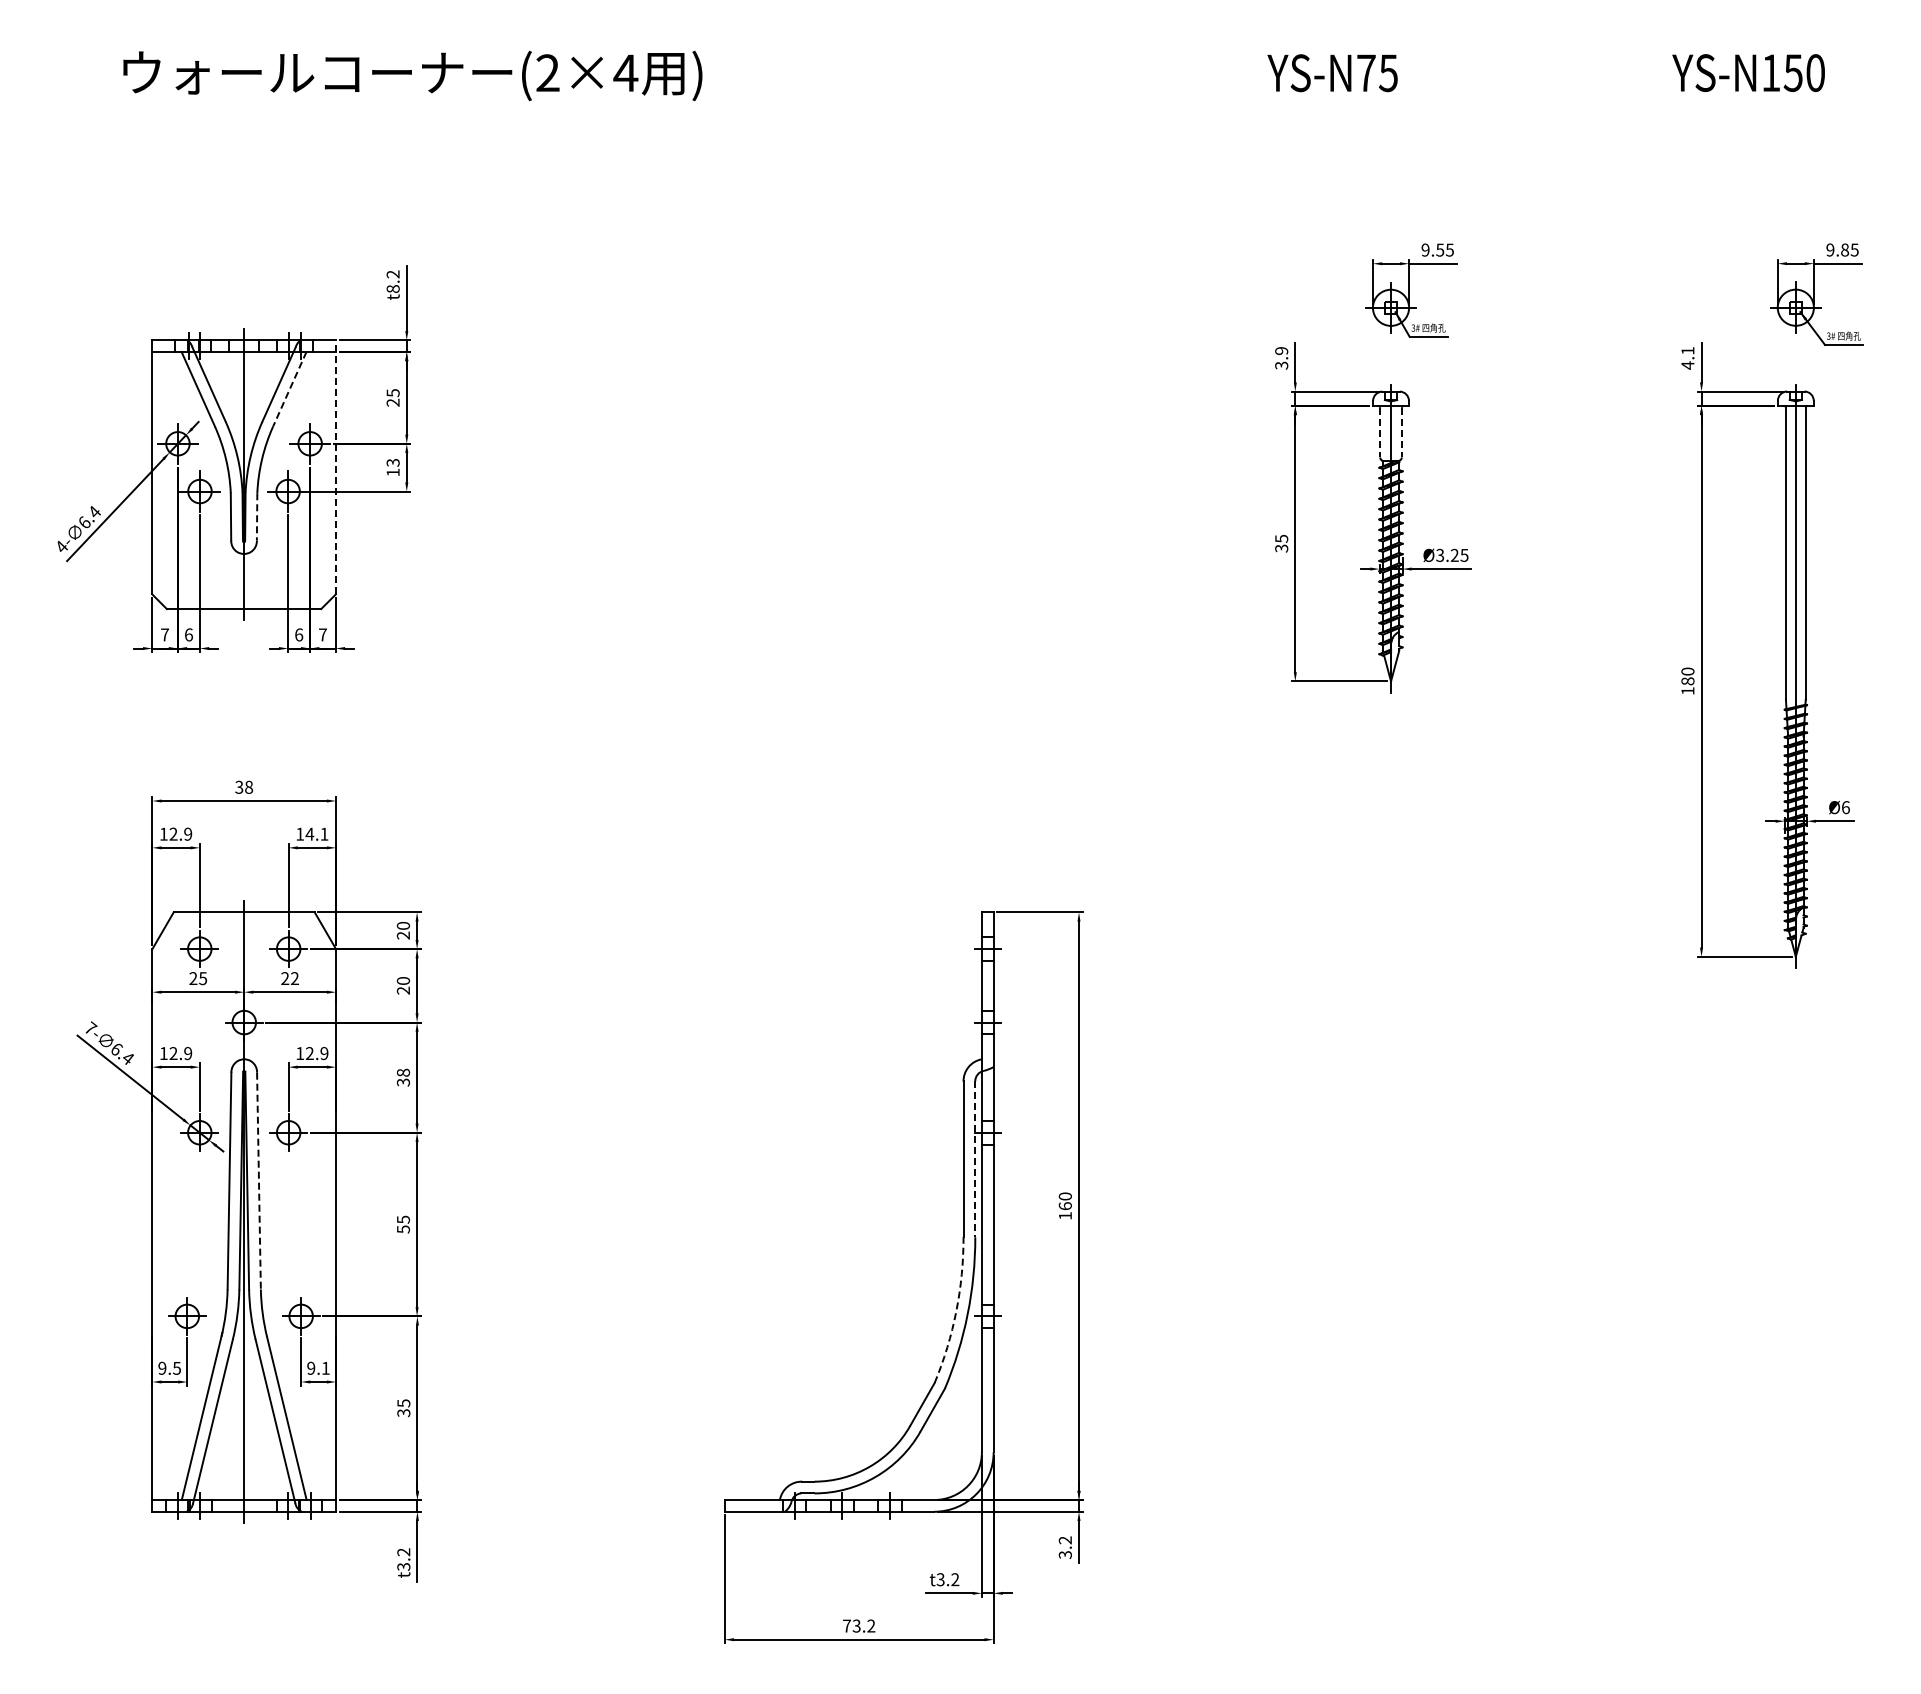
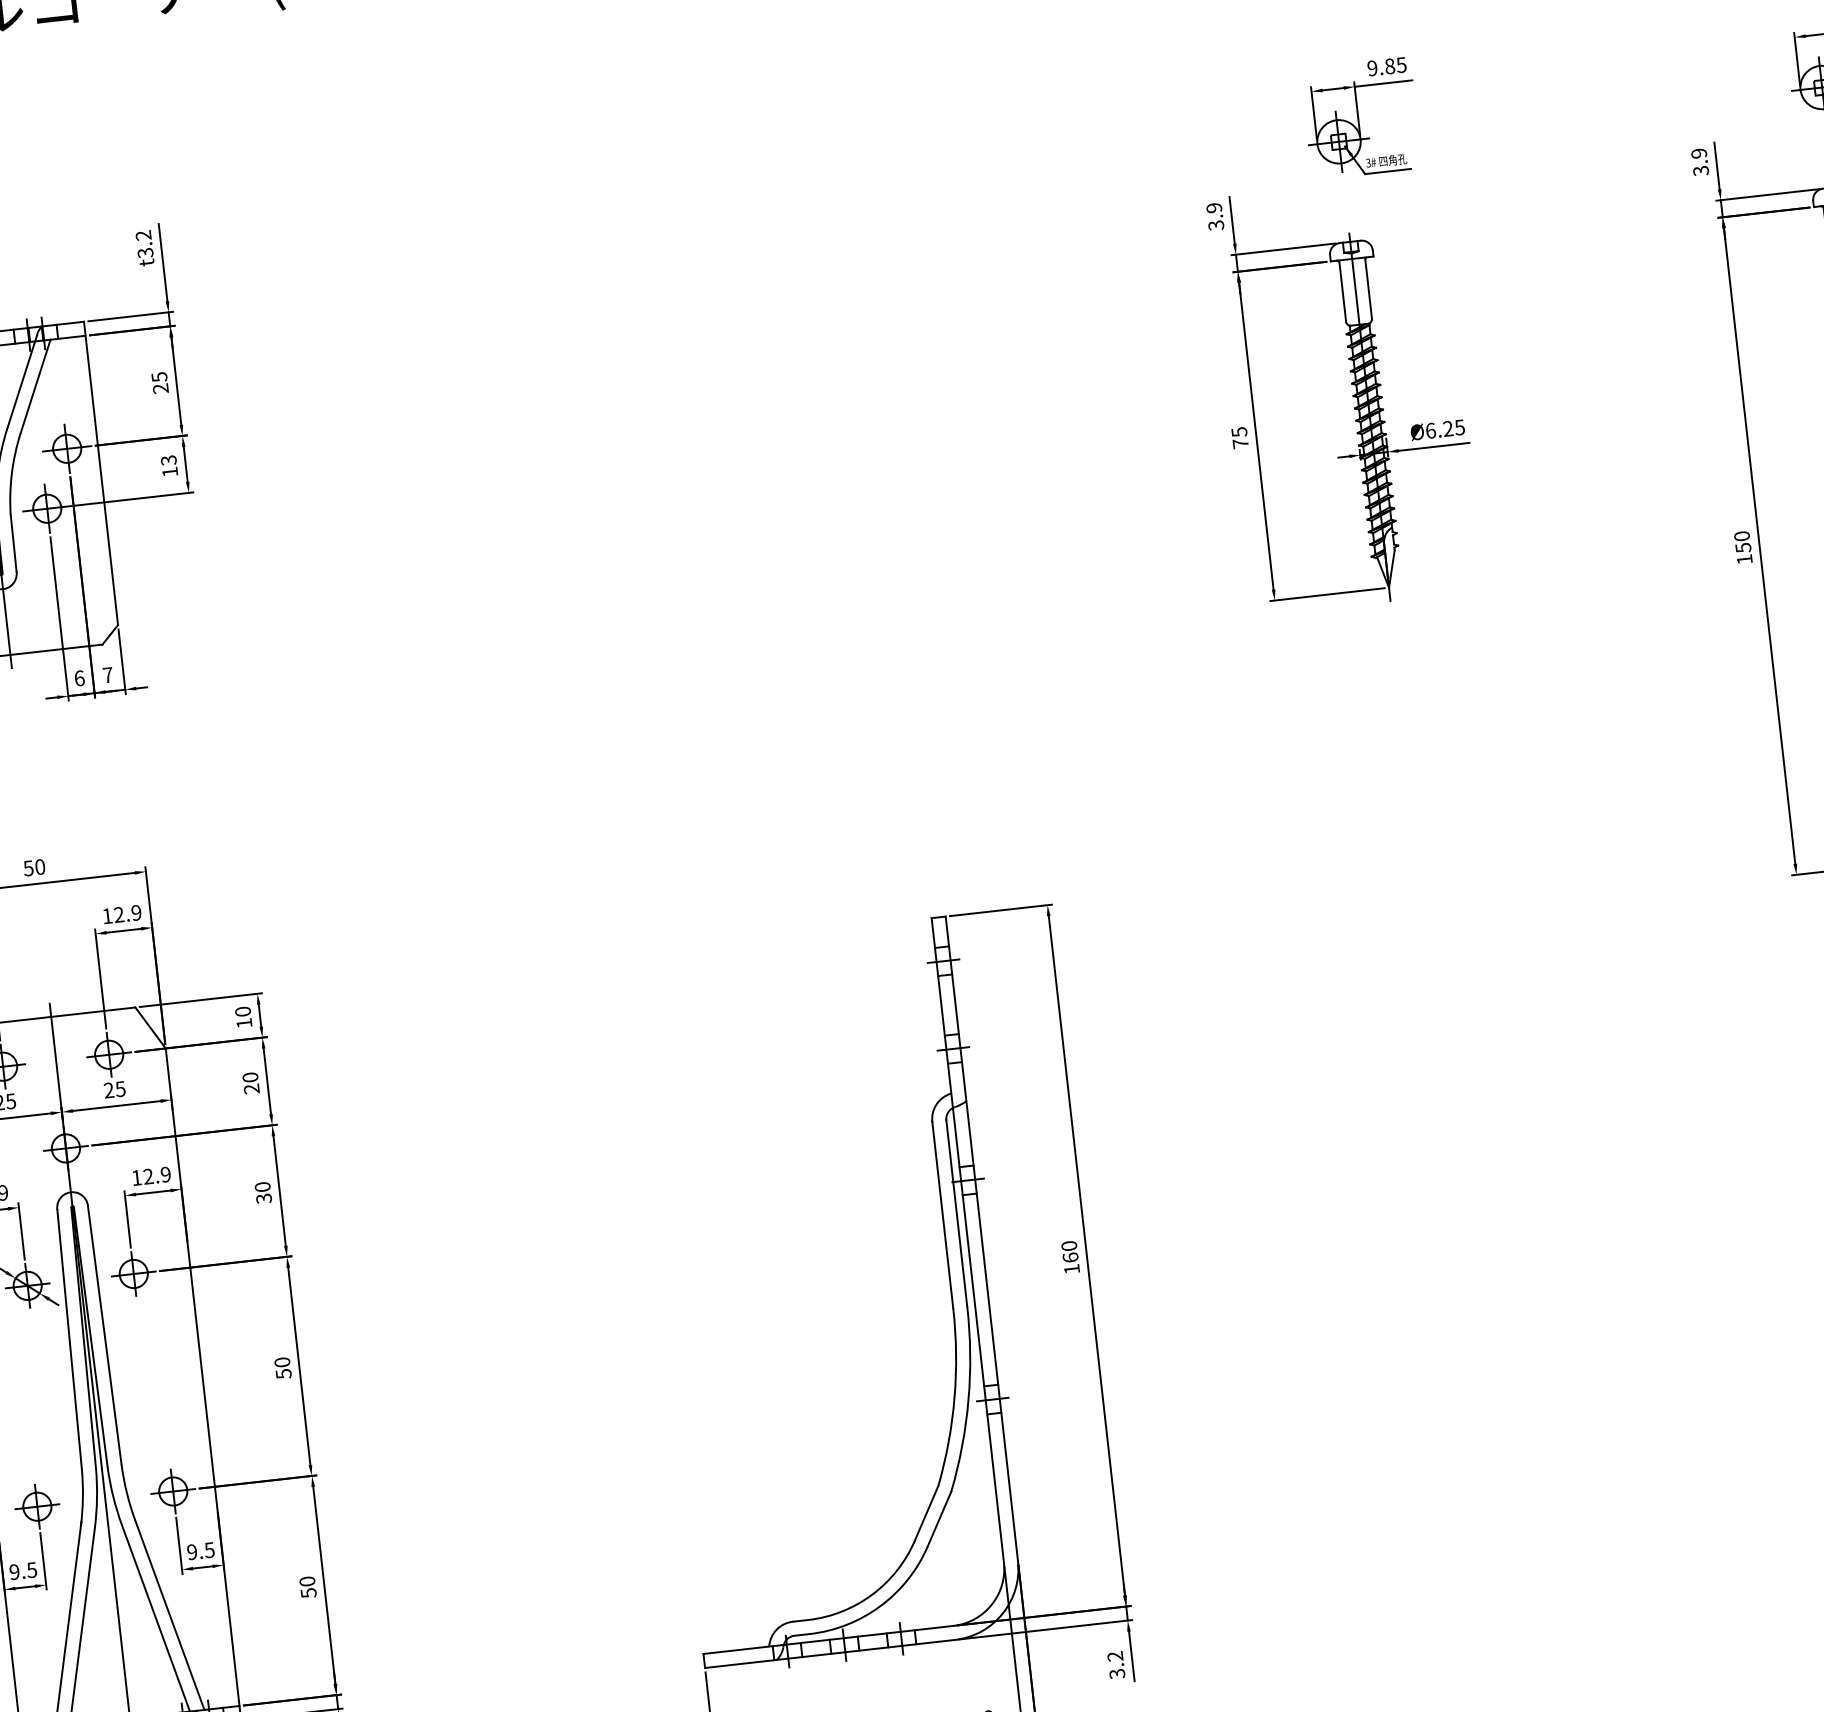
text: (1440, 249) -> (1390, 65), 9.55 -> 9.85
text: (392, 289) -> (144, 253), t8.2 -> t3.2
text: (1687, 358) -> (1699, 162), 4.1 -> 3.9
line: (289, 389) -> (35, 386), dashed -> solid
line: (1380, 432) -> (1343, 292), dashed -> solid
line: (1401, 432) -> (1368, 289), dashed -> solid
line: (335, 466) -> (100, 472), dashed -> solid
line: (257, 516) -> (14, 542), dashed -> solid
text: (1281, 548) -> (1240, 443), 35 -> 75
text: (1440, 554) -> (1431, 429), Ø3.25 -> Ø6.25
text: (1687, 681) -> (1742, 548), 180 -> 150
text: (244, 786) -> (34, 866), 38 -> 50
text: (316, 833) -> (126, 913), 14.1 -> 12.9
text: (402, 935) -> (243, 1023), 20 -> 10
text: (294, 978) -> (120, 1089), 22 -> 25
text: (403, 1072) -> (262, 1186), 38 -> 30
line: (975, 1159) -> (957, 1213), dashed -> solid
line: (258, 1181) -> (104, 1336), dashed -> solid
text: (402, 1219) -> (281, 1362), 55 -> 50
arc: (956, 1311) -> (954, 1397), dashed -> solid
text: (325, 1368) -> (209, 1550), 9.1 -> 9.5
text: (403, 1407) -> (307, 1586), 35 -> 50

